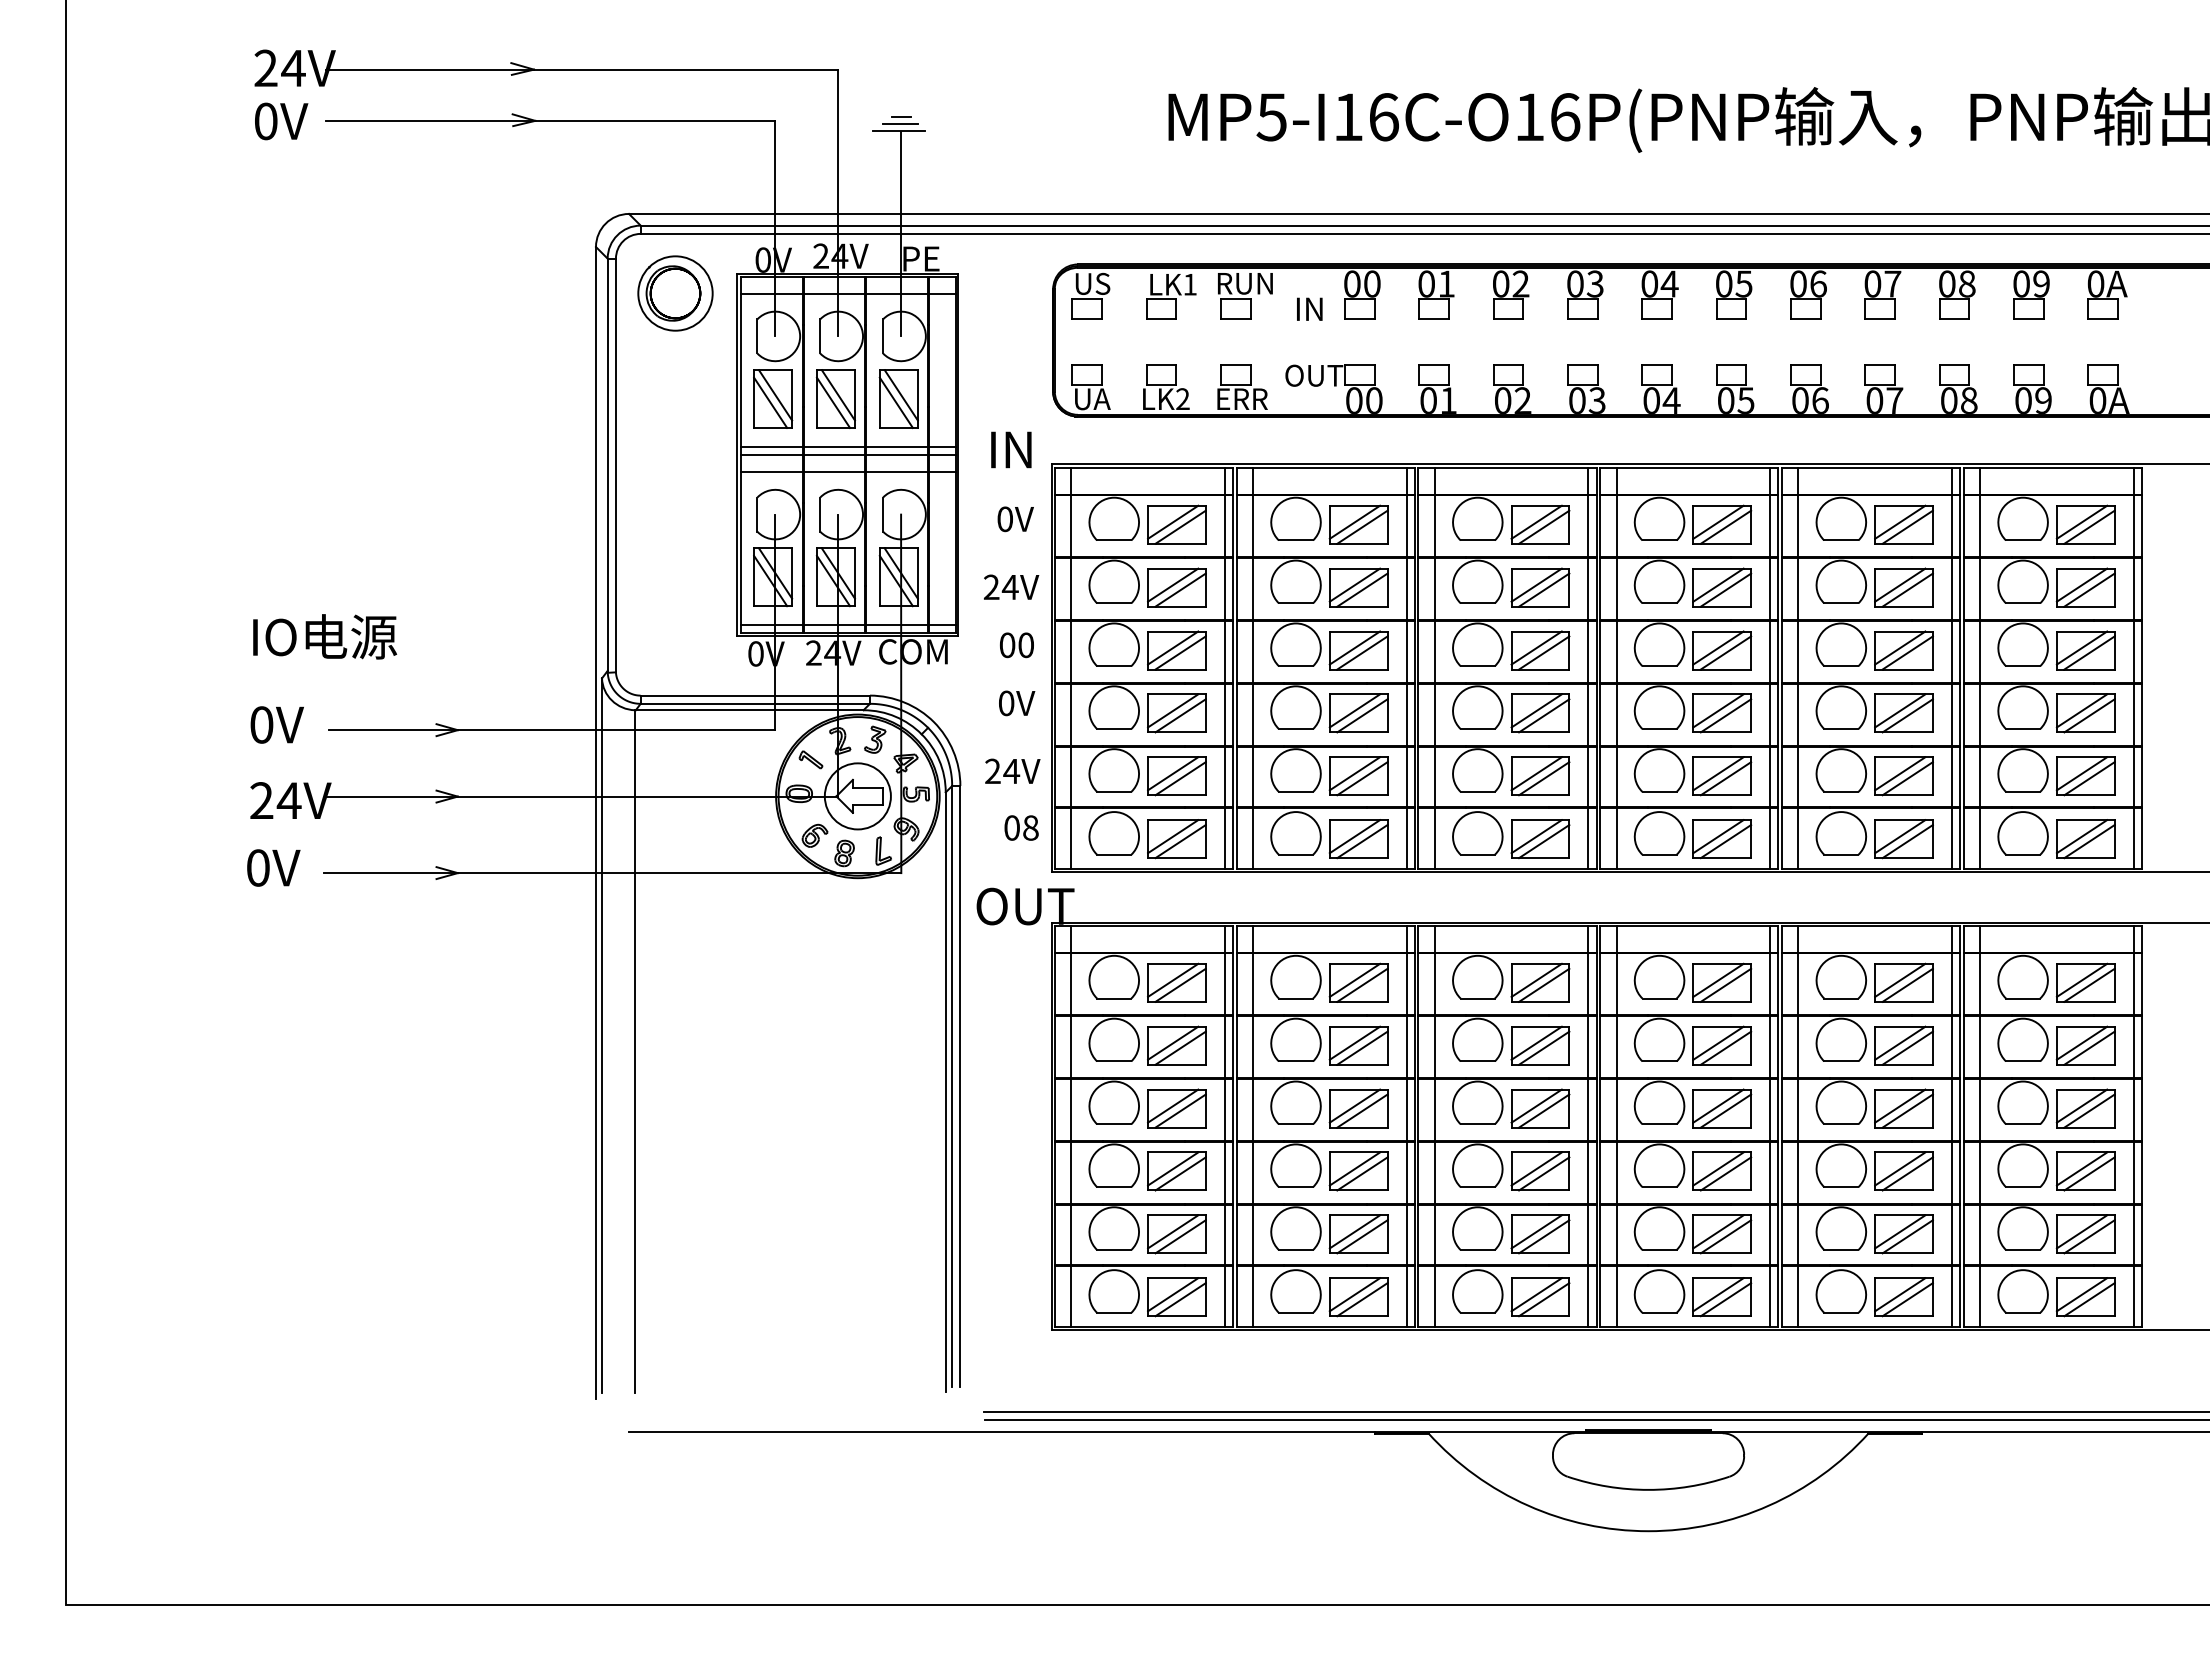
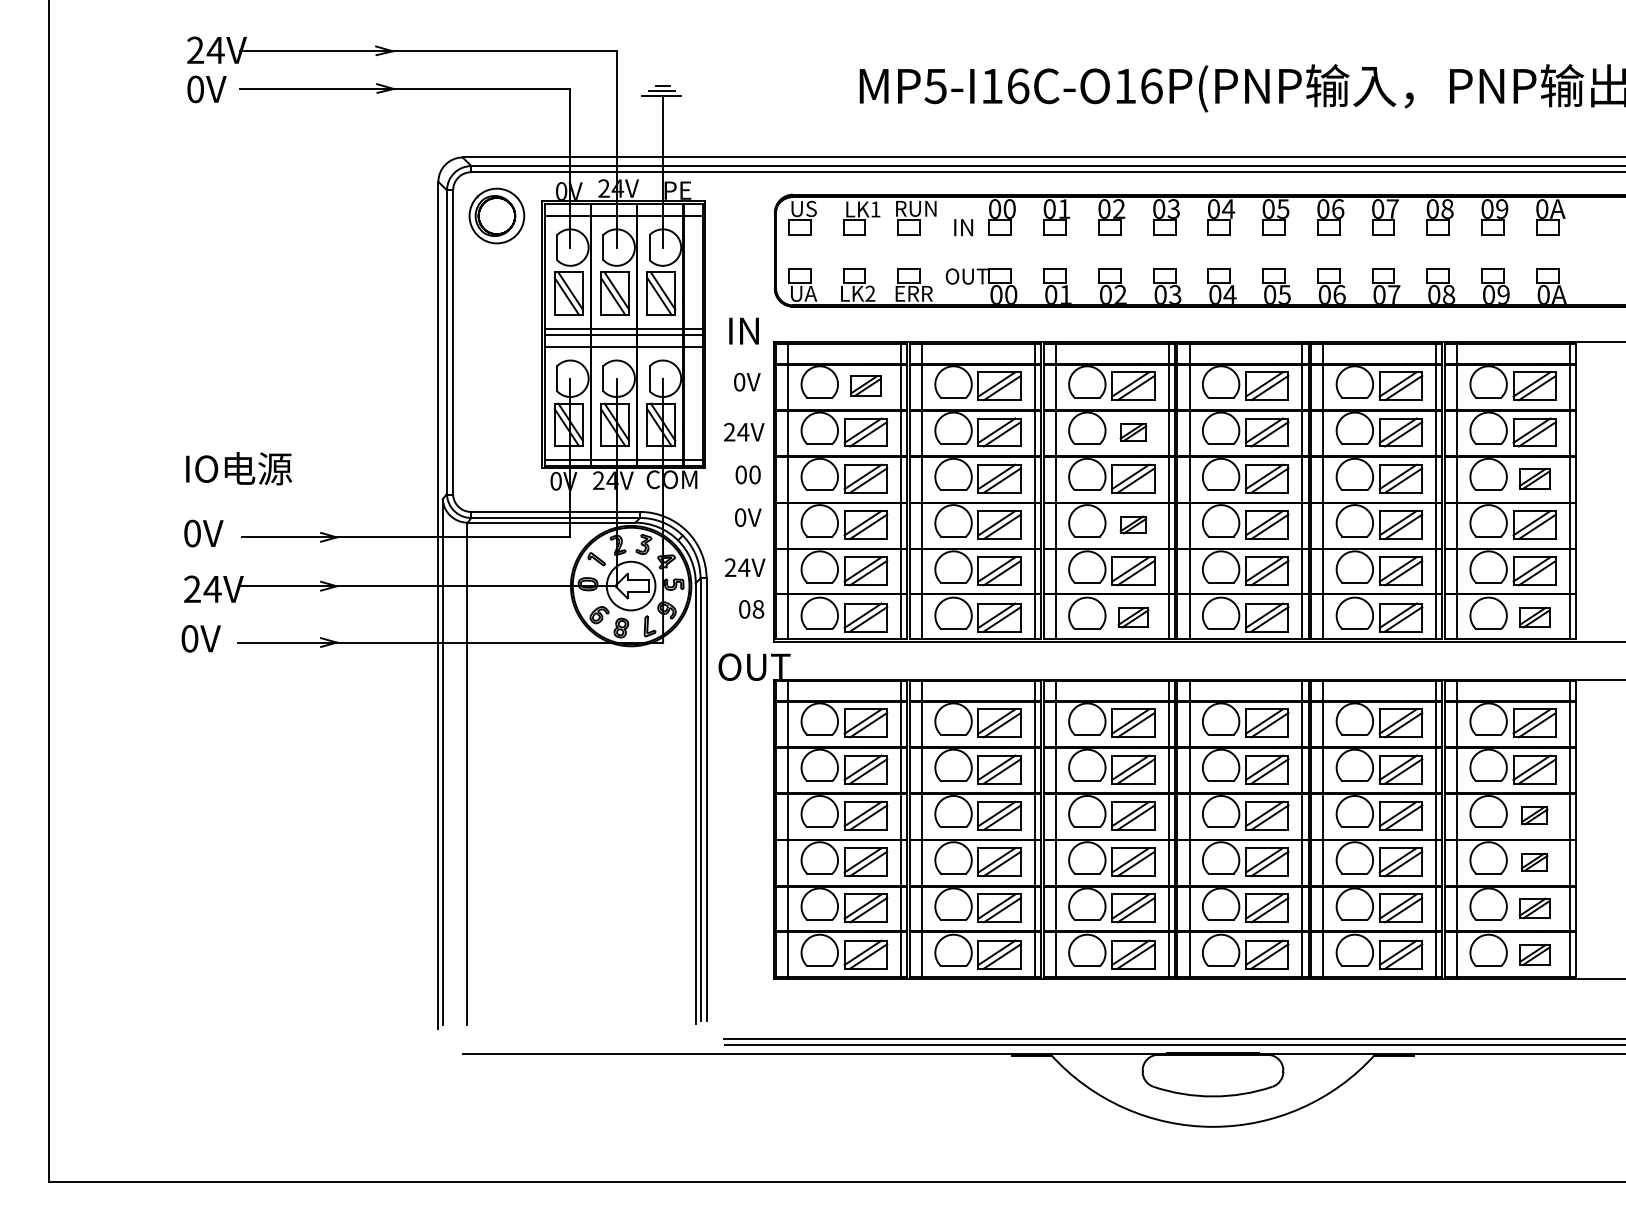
part: (1176, 524) -> (865, 386), size x0.7
part: (1540, 587) -> (1133, 432), size x0.6
part: (2085, 650) -> (1534, 478), size x0.7
part: (1540, 713) -> (1133, 525), size x0.6
part: (1540, 839) -> (1133, 617), size x0.7
part: (2085, 839) -> (1534, 617), size x0.7
part: (2085, 1108) -> (1534, 815), size x0.6
part: (2085, 1171) -> (1534, 862), size x0.6
part: (2085, 1234) -> (1534, 908), size x0.7
part: (2085, 1297) -> (1534, 954), size x0.7

